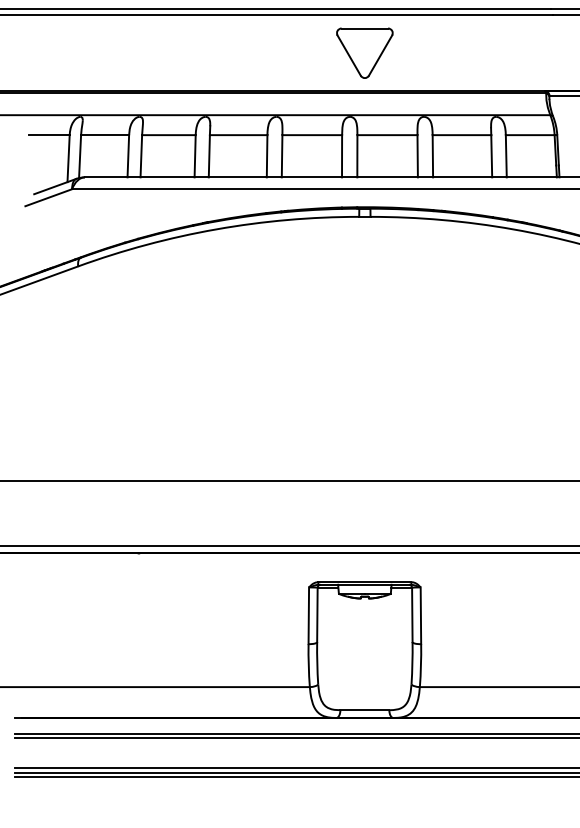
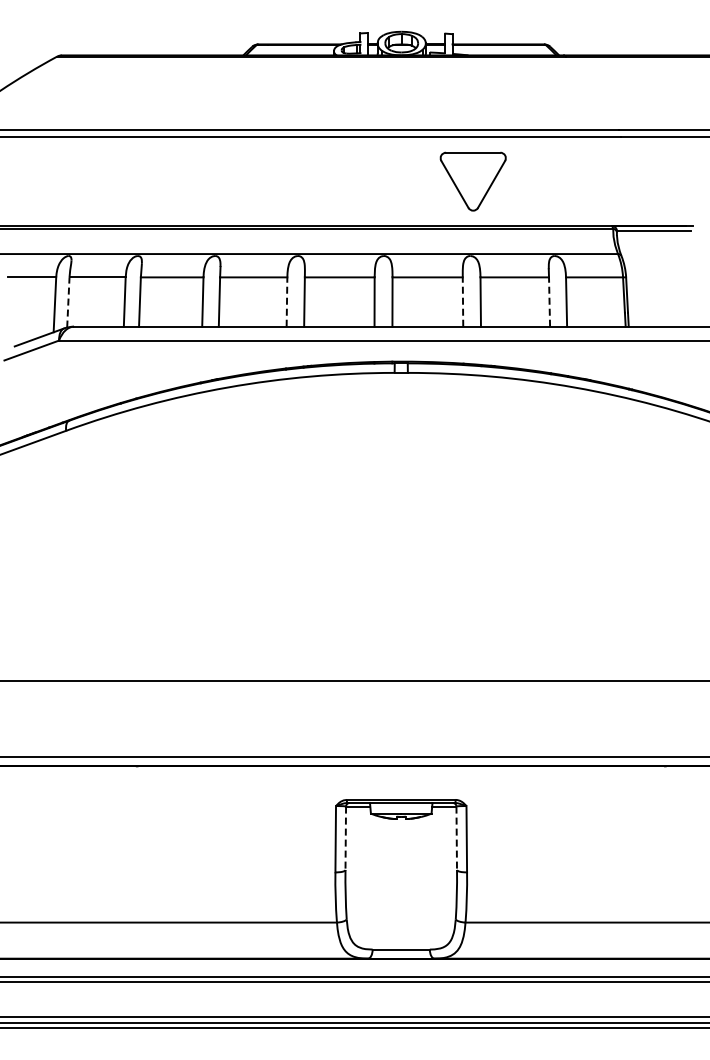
part: (364, 53) -> (472, 181), moved
line: (80, 155) -> (68, 301), solid -> dashed
line: (266, 156) -> (286, 302), solid -> dashed
line: (418, 156) -> (463, 302), solid -> dashed
line: (491, 156) -> (549, 302), solid -> dashed
line: (317, 615) -> (345, 838), solid -> dashed
line: (412, 615) -> (456, 838), solid -> dashed

